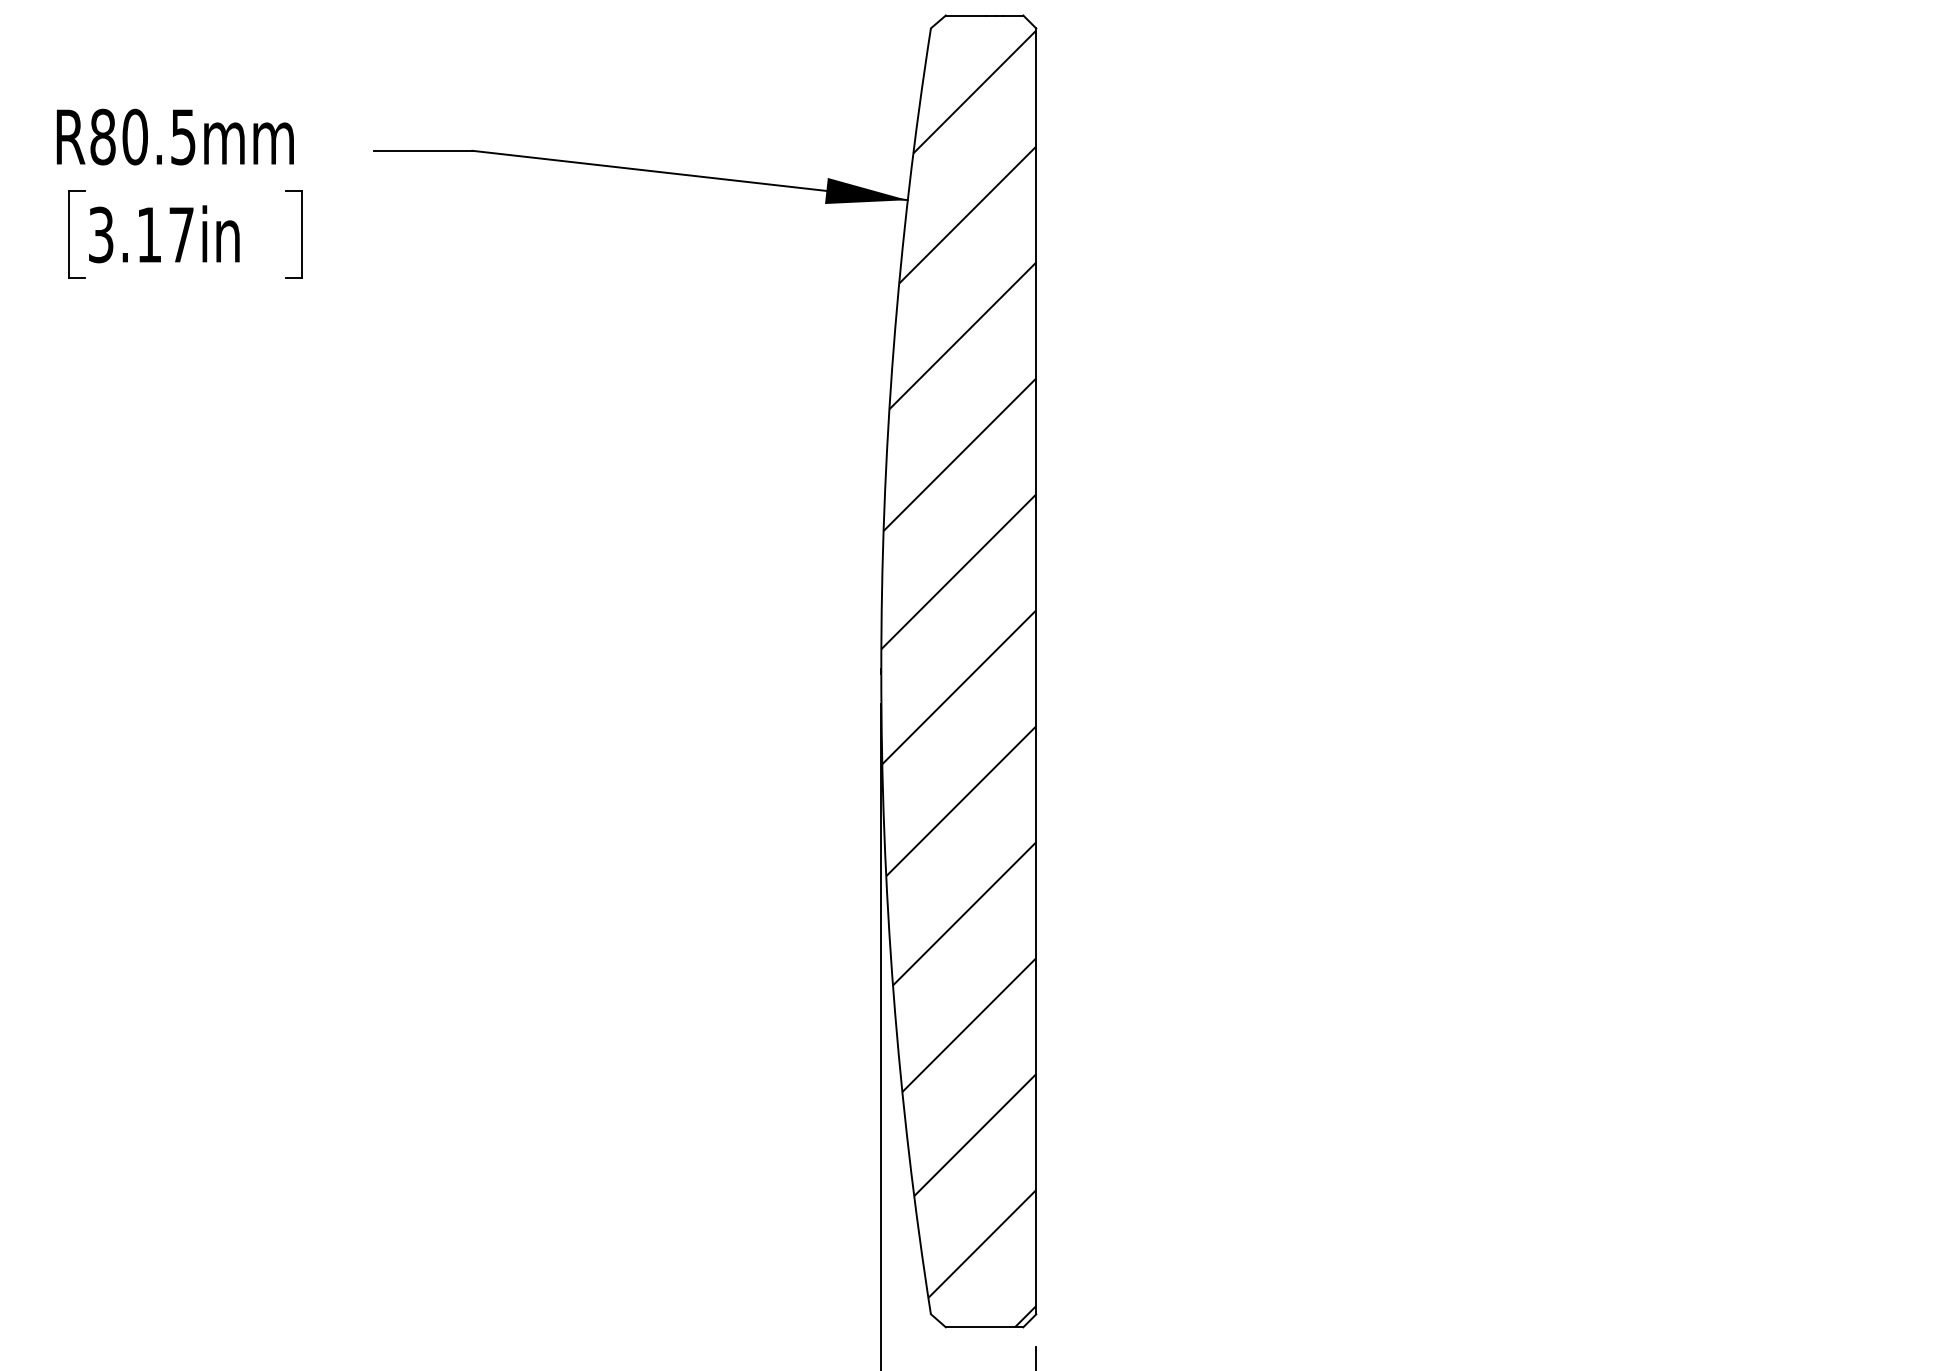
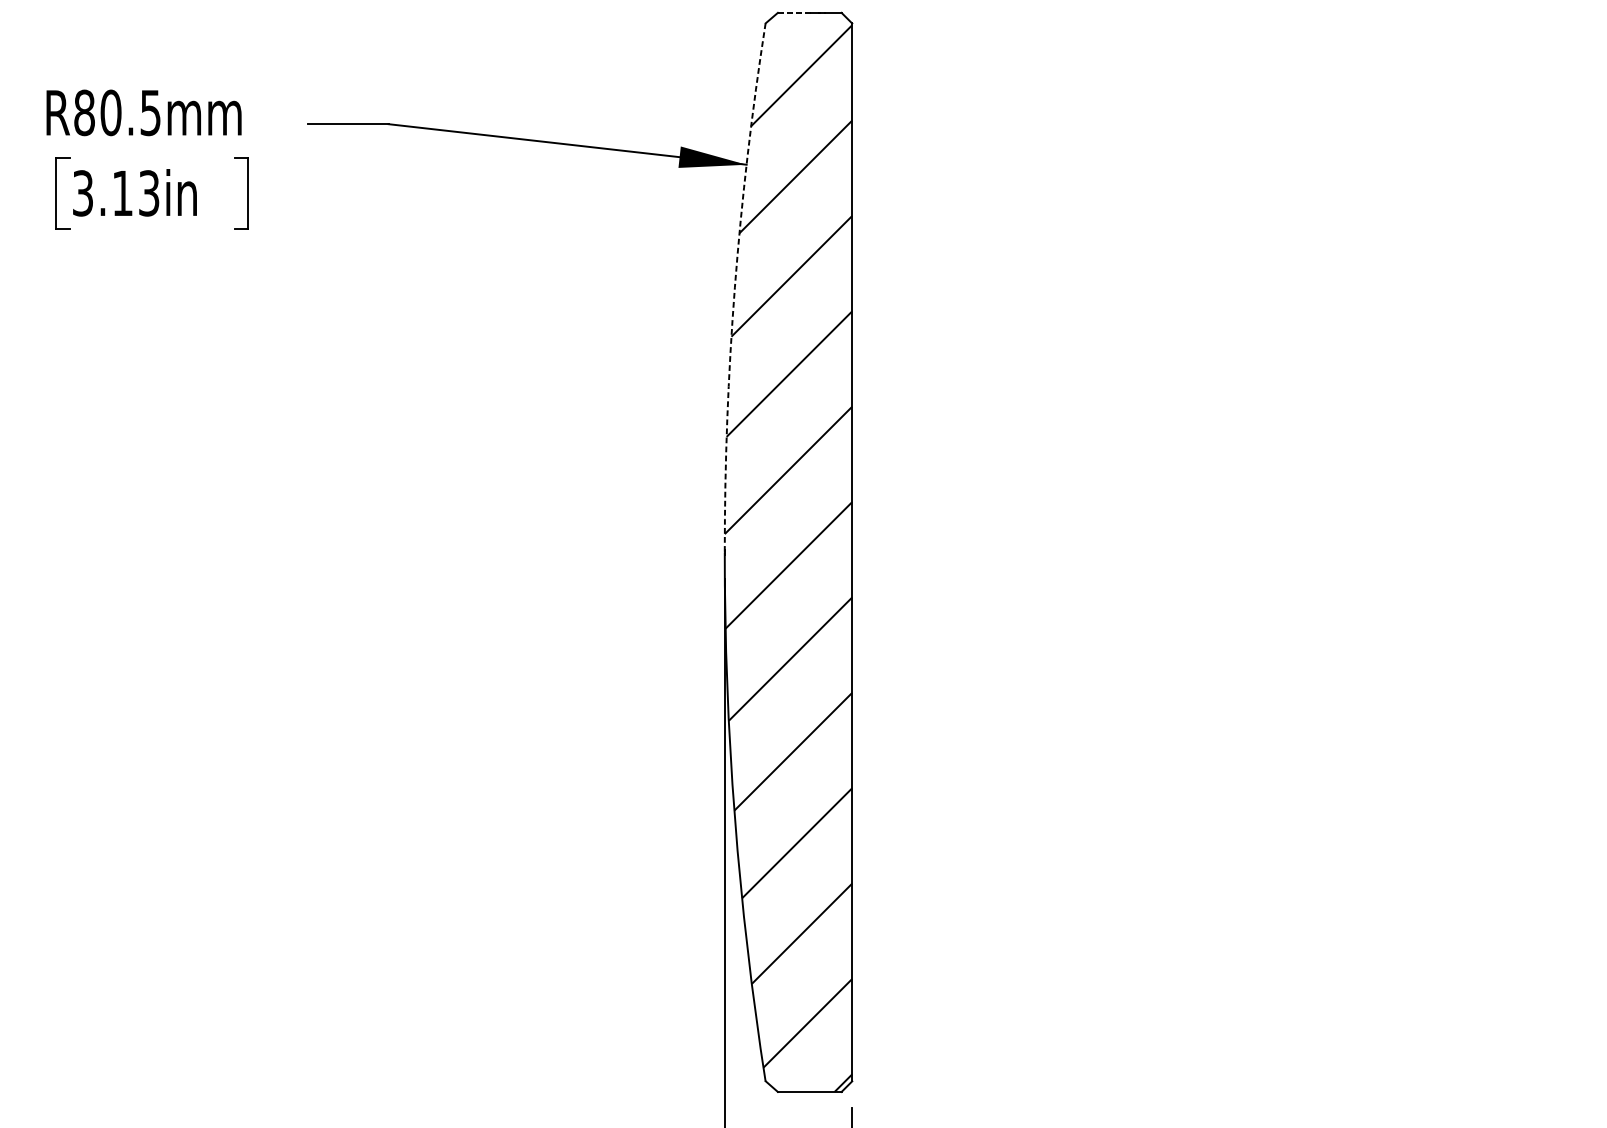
line: (965, 15) -> (794, 12), solid -> dashed
text: (181, 234) -> (149, 193), 3.17in -> 3.13in
arc: (893, 348) -> (734, 286), solid -> dashed

